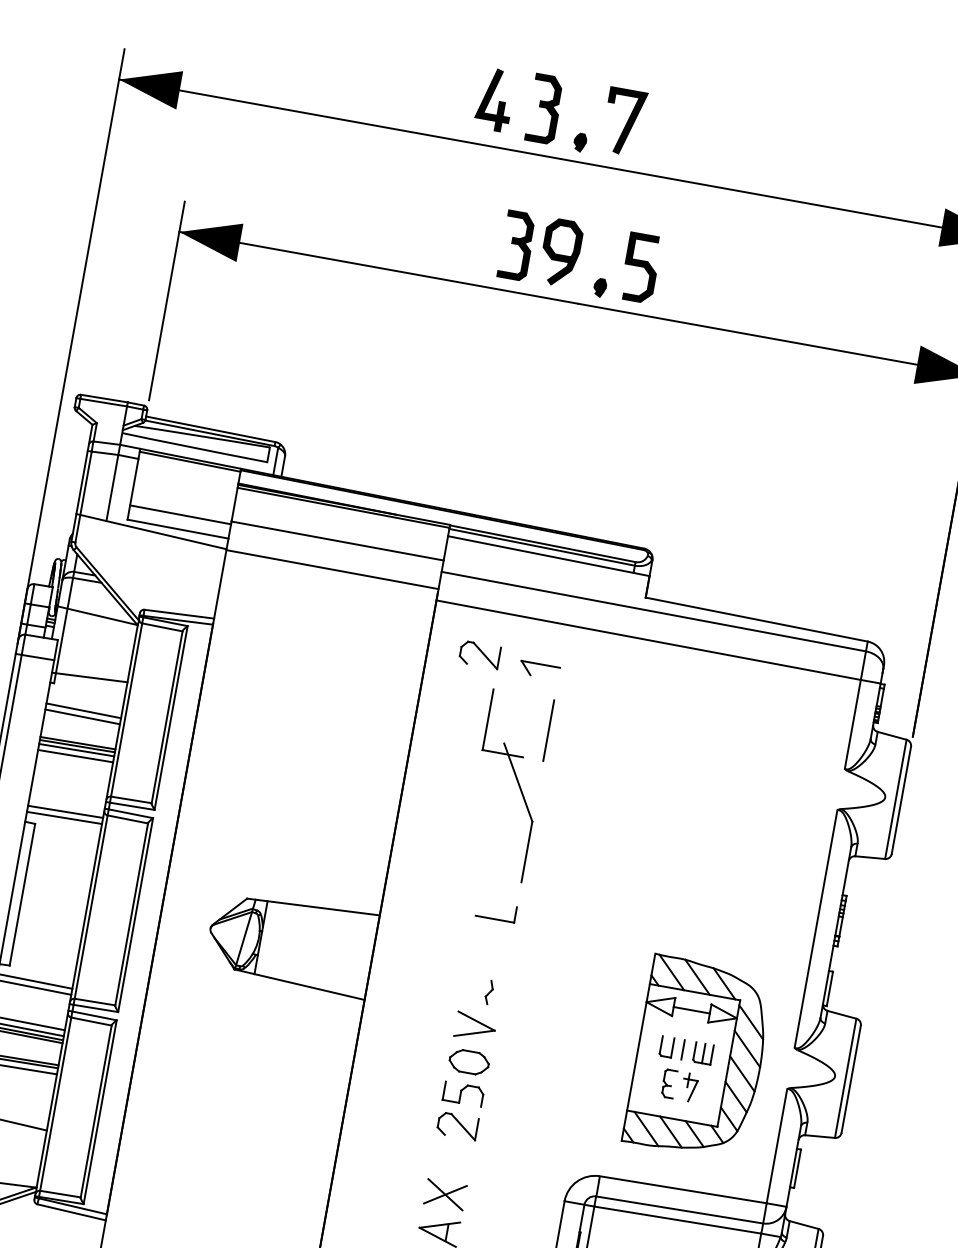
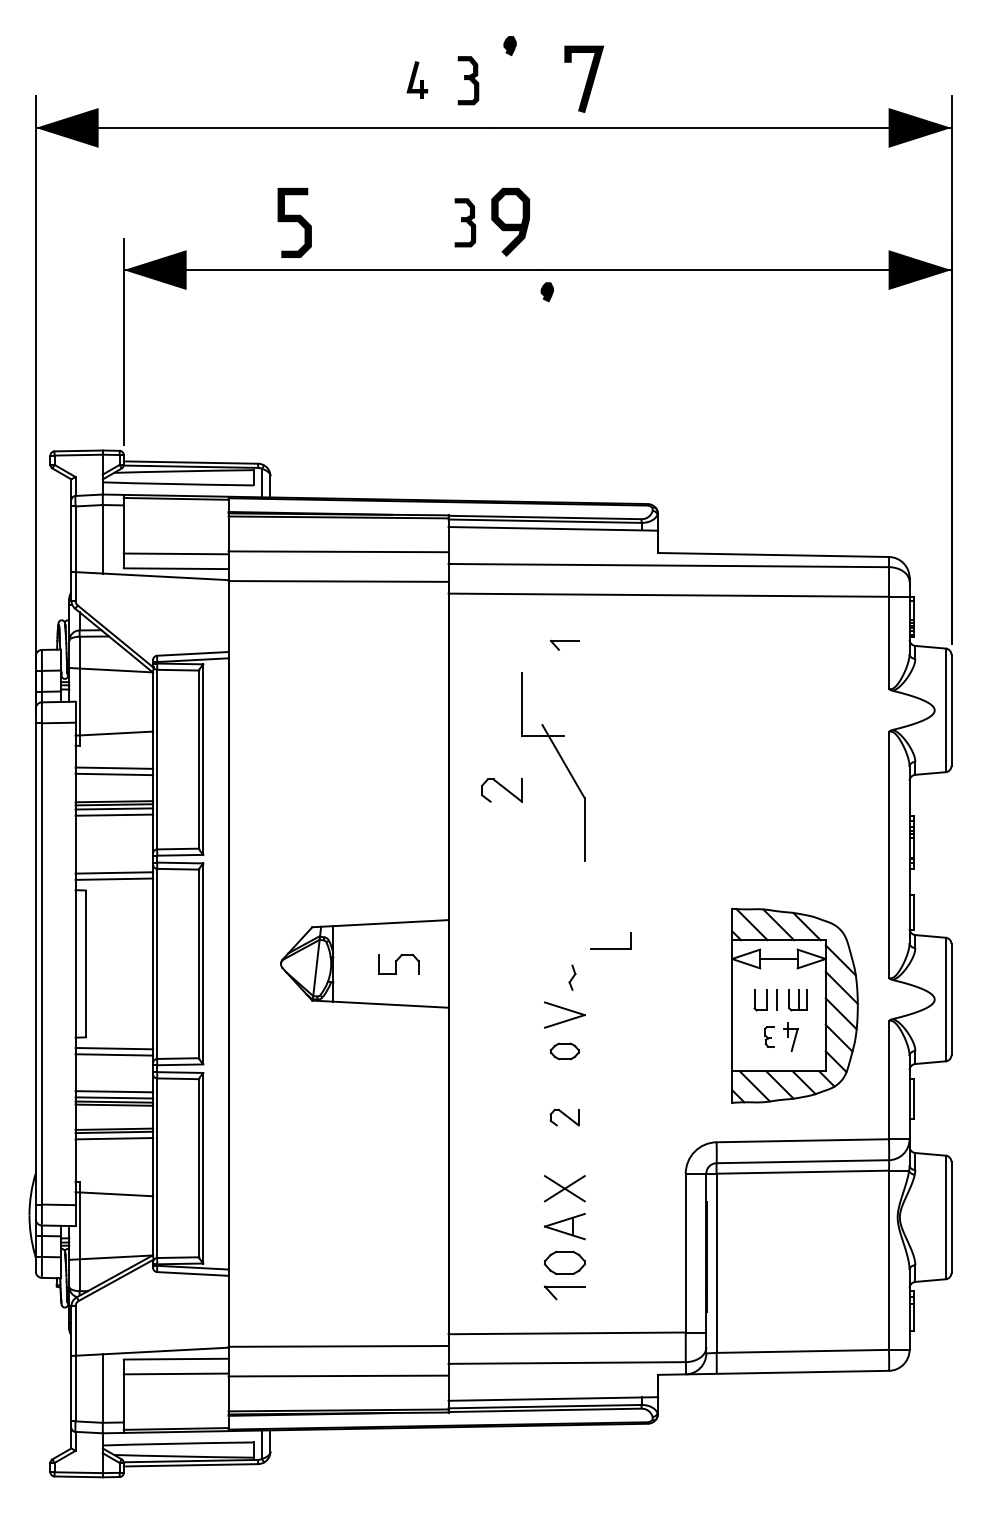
part: (495, 99) -> (417, 79), size x0.6
part: (544, 108) -> (468, 80), size x0.7
line: (625, 123) -> (586, 80), moved
part: (579, 143) -> (509, 46), moved
part: (517, 245) -> (465, 222), size x0.7
curve: (640, 267) -> (294, 222), moved
part: (599, 287) -> (546, 292), moved
part: (479, 654) -> (501, 790), moved
part: (539, 670) -> (564, 645), size x0.7
line: (548, 730) -> (584, 703), removed
part: (494, 918) -> (610, 948), moved
part: (468, 1062) -> (564, 1051), size x0.7
part: (669, 1083) -> (769, 1036), size x0.7
part: (463, 1094) -> (398, 964), moved
part: (457, 1125) -> (564, 1117), size x0.7

